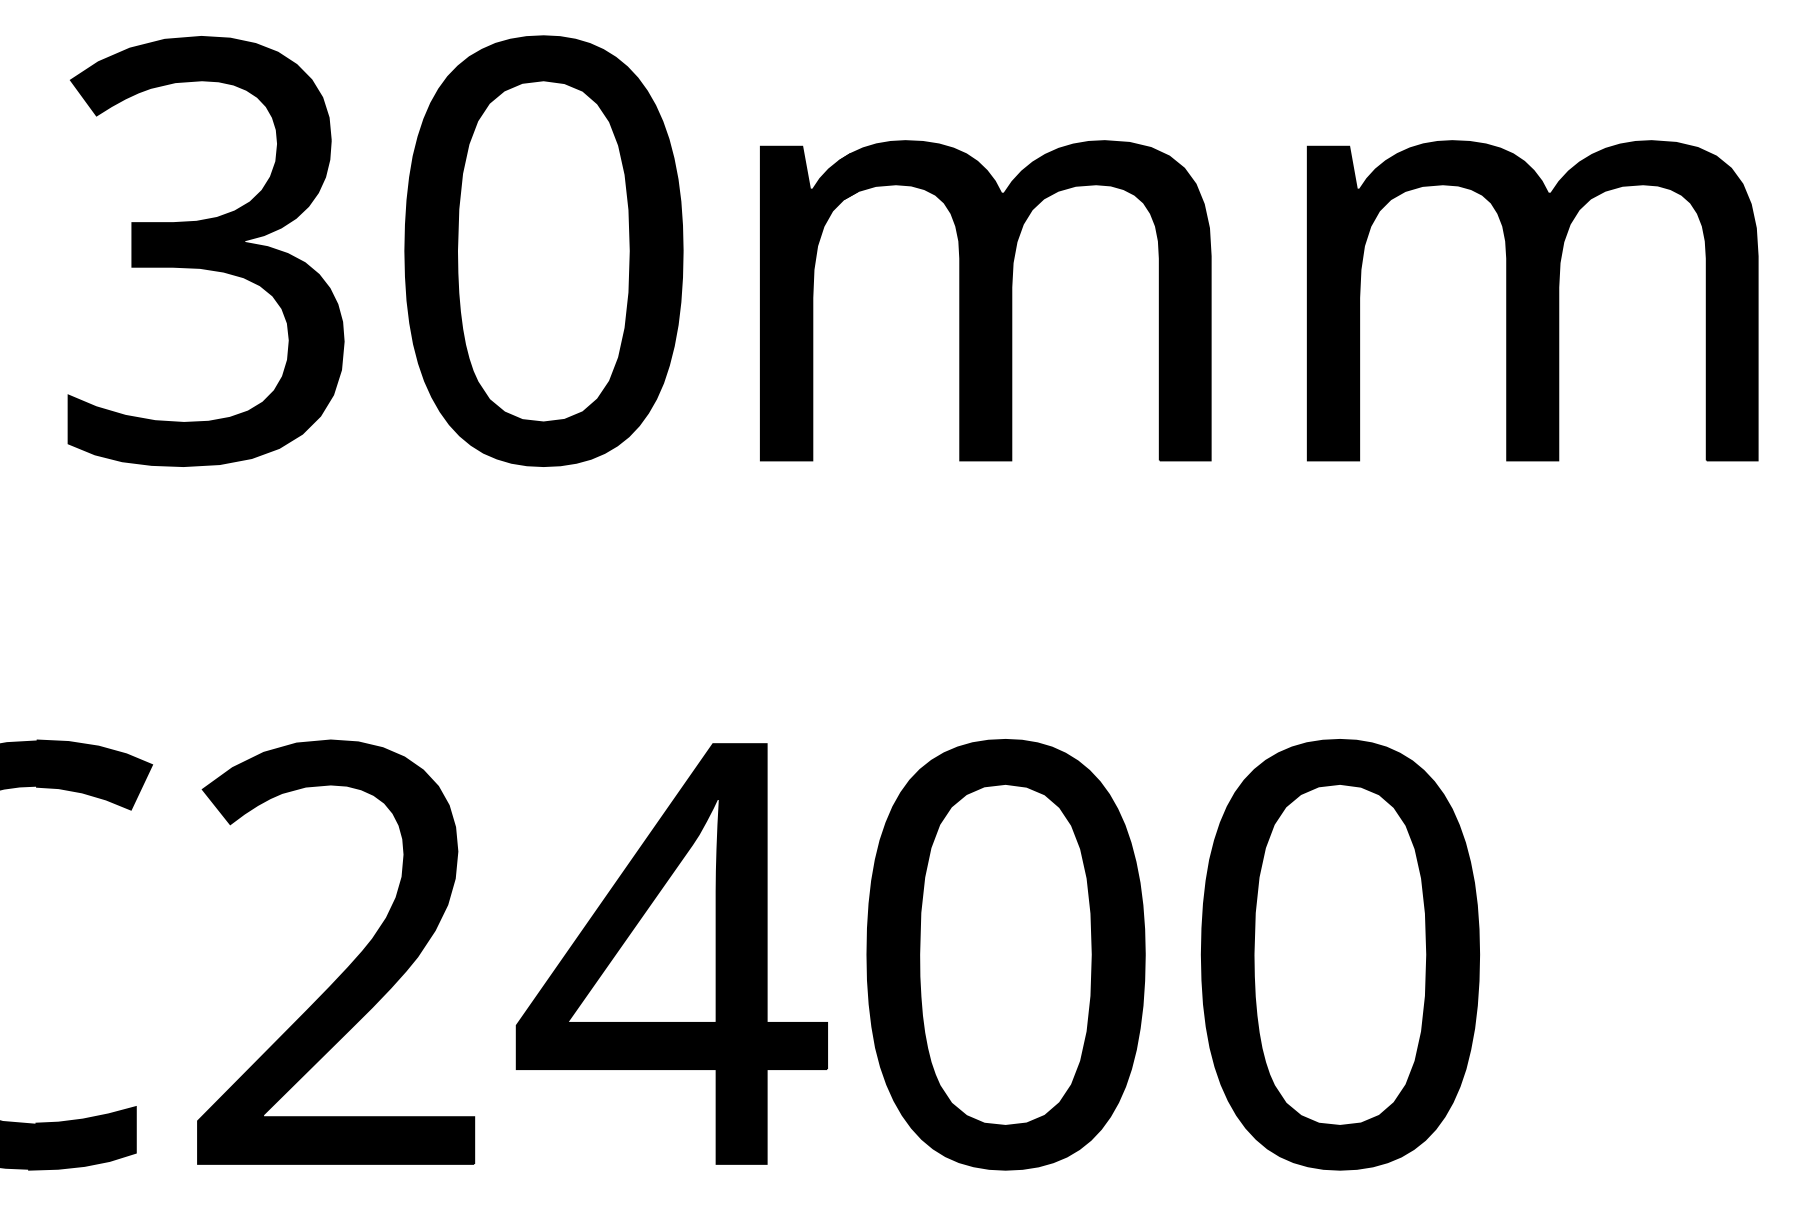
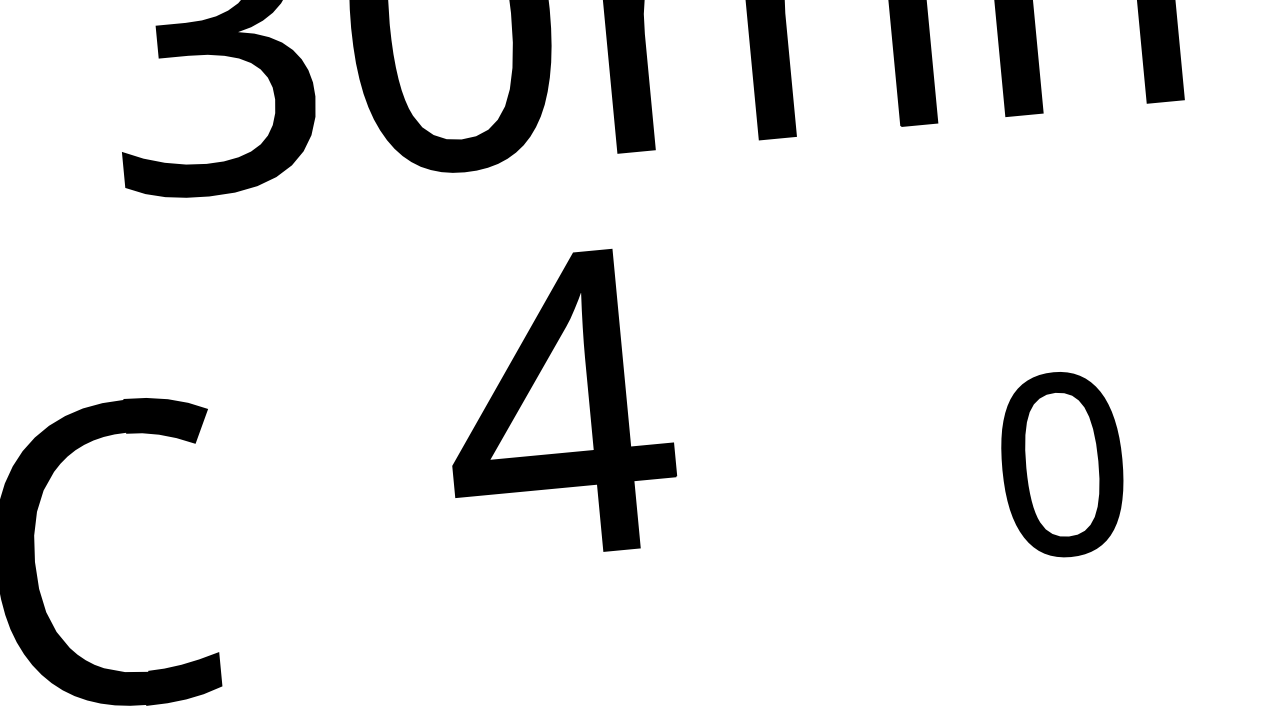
part: (671, 953) -> (558, 404), moved
part: (1005, 954) -> (824, 486), removed
part: (1339, 954) -> (1061, 464), size x0.6
part: (350, 963) -> (360, 537), removed

